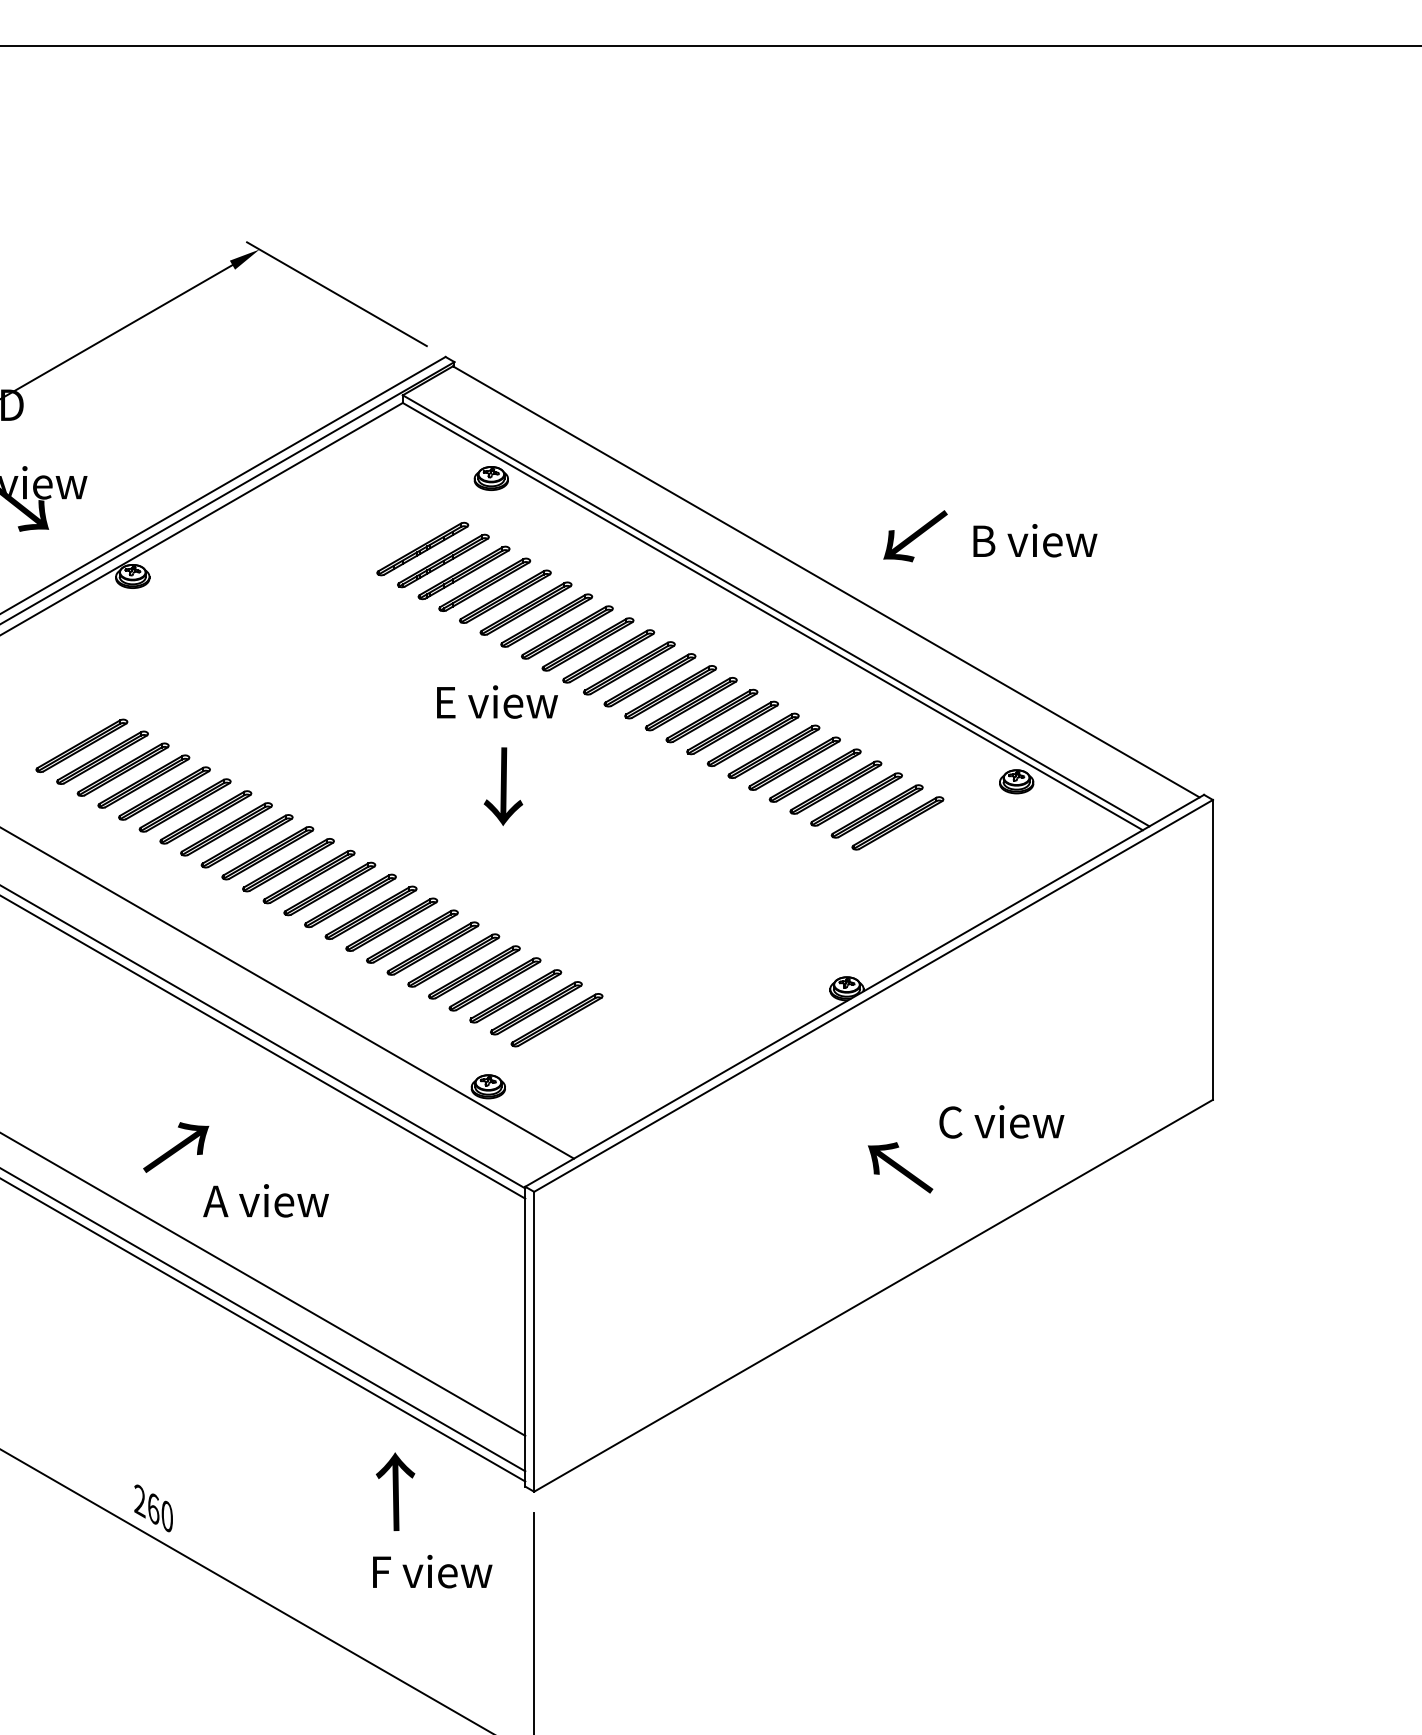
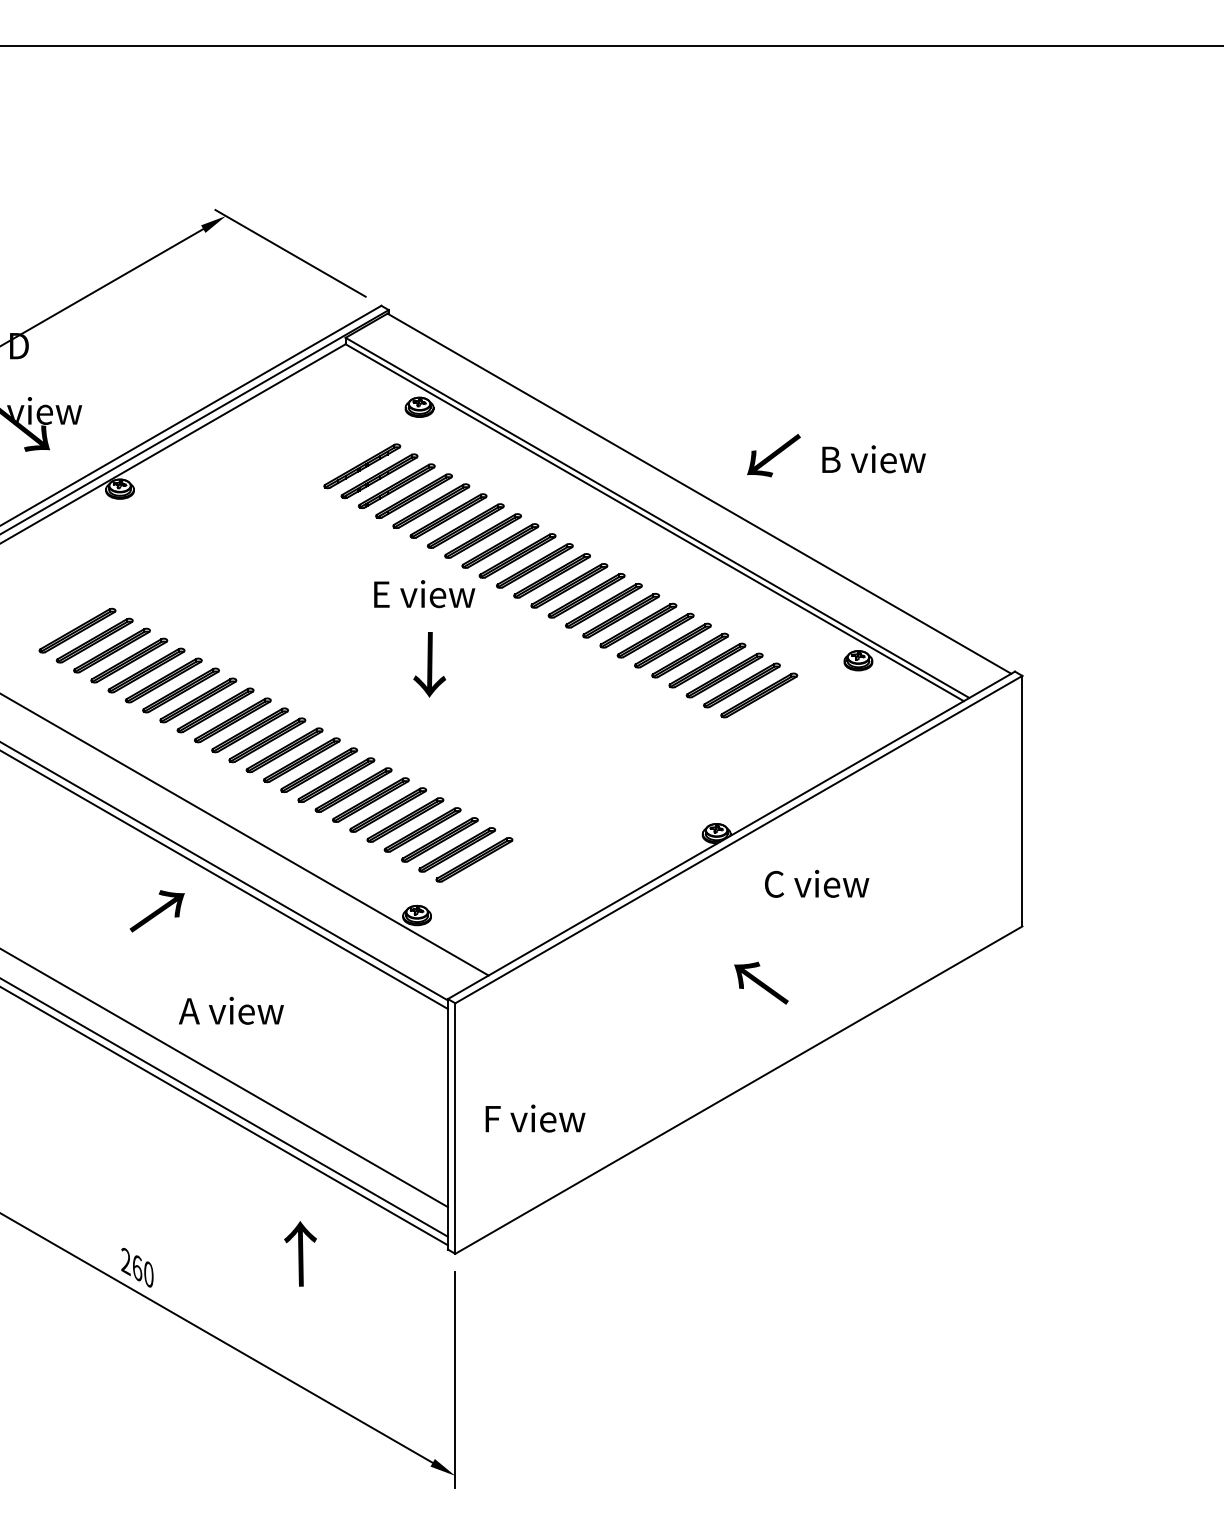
text: (1002, 1121) -> (817, 883), moved
text: (175, 1147) -> (156, 911), moved
text: (395, 1491) -> (300, 1253), moved
text: (432, 1571) -> (535, 1118), moved

